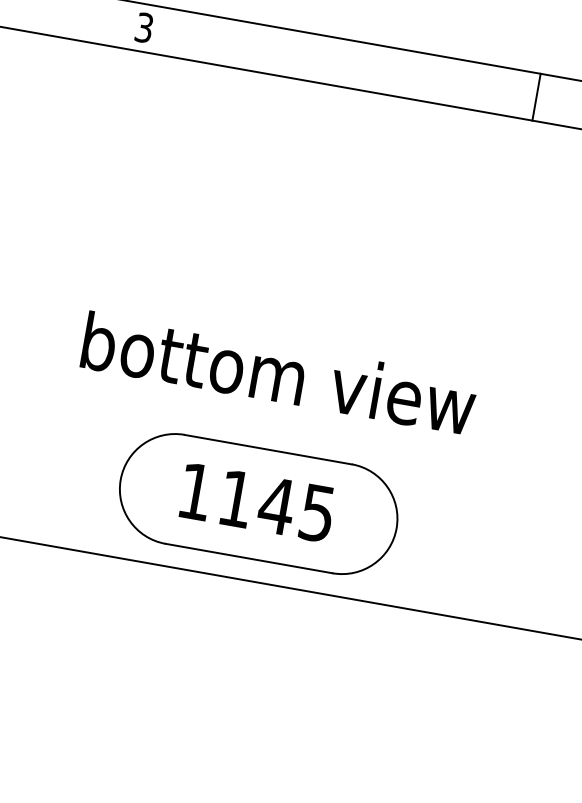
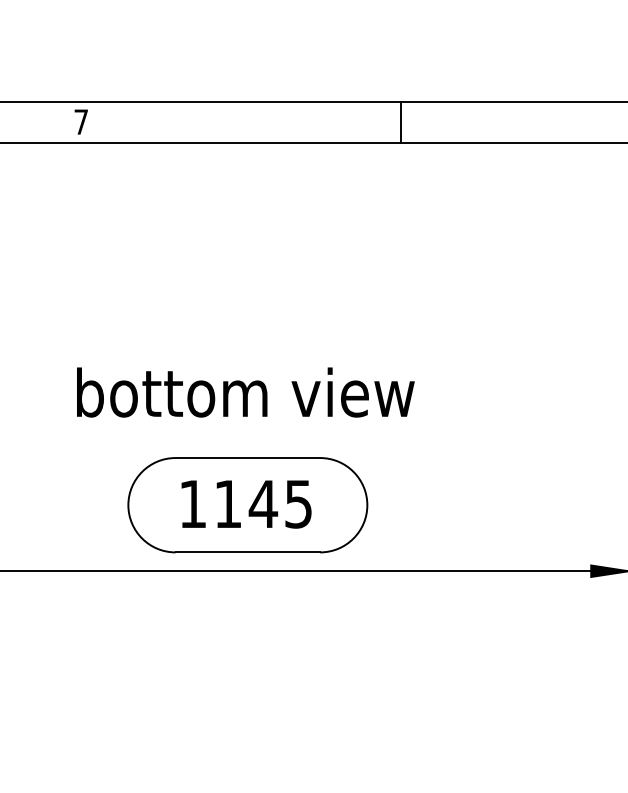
text: (143, 27) -> (80, 121), 3 -> 7
line: (537, 96) -> (401, 121), moved

